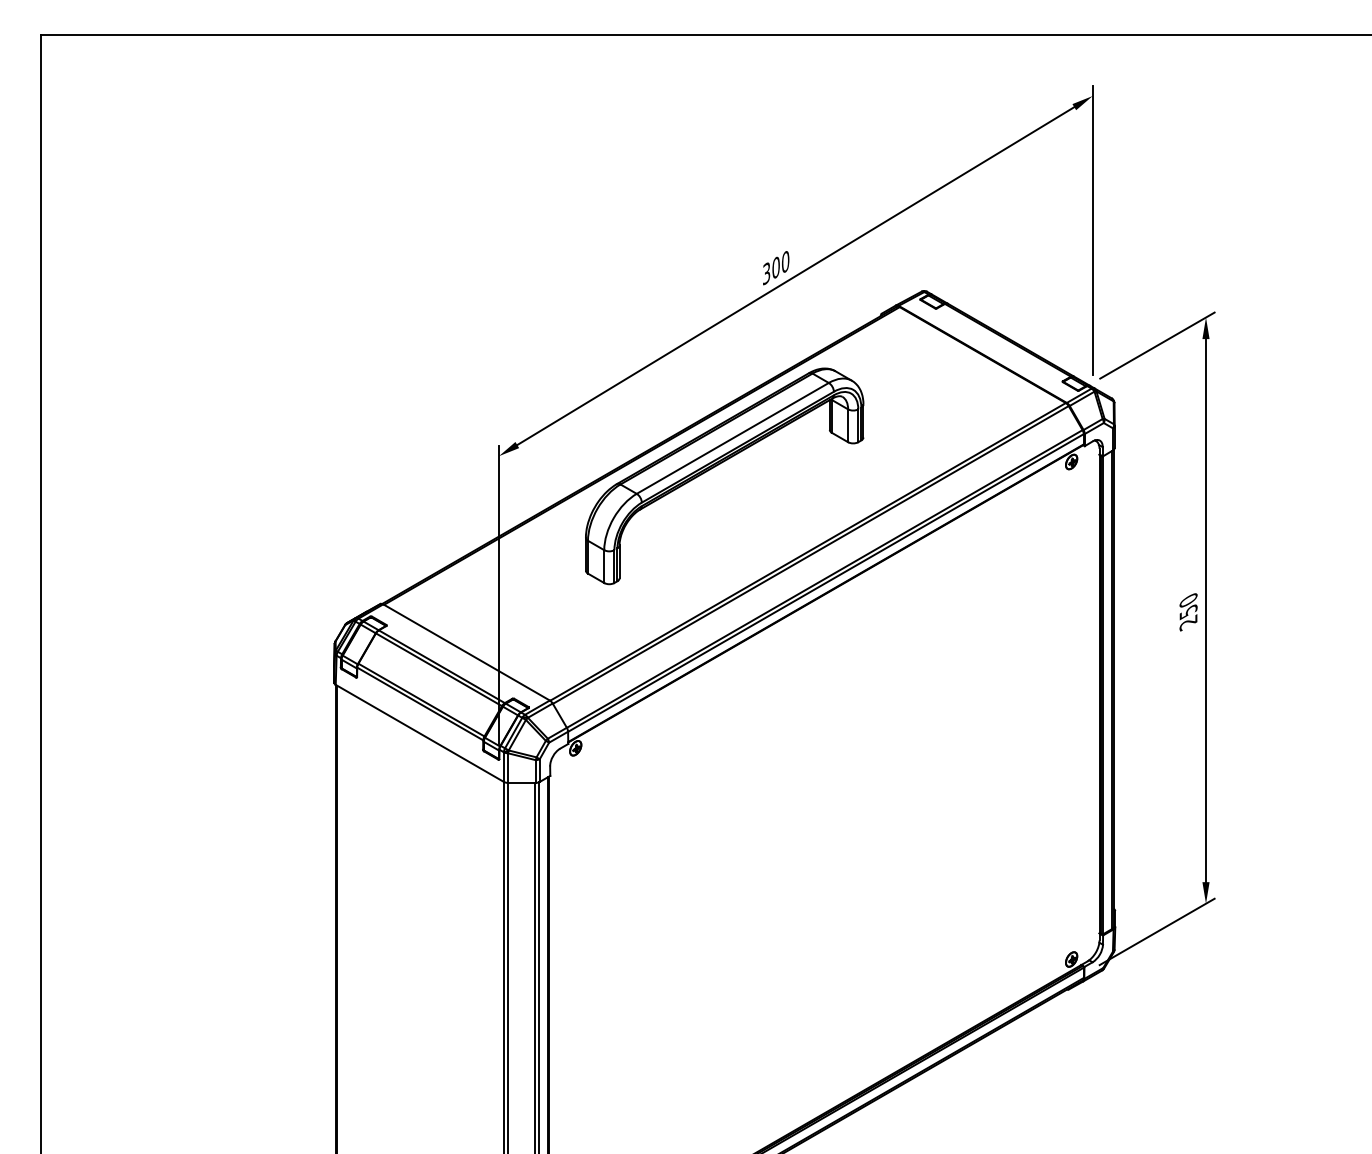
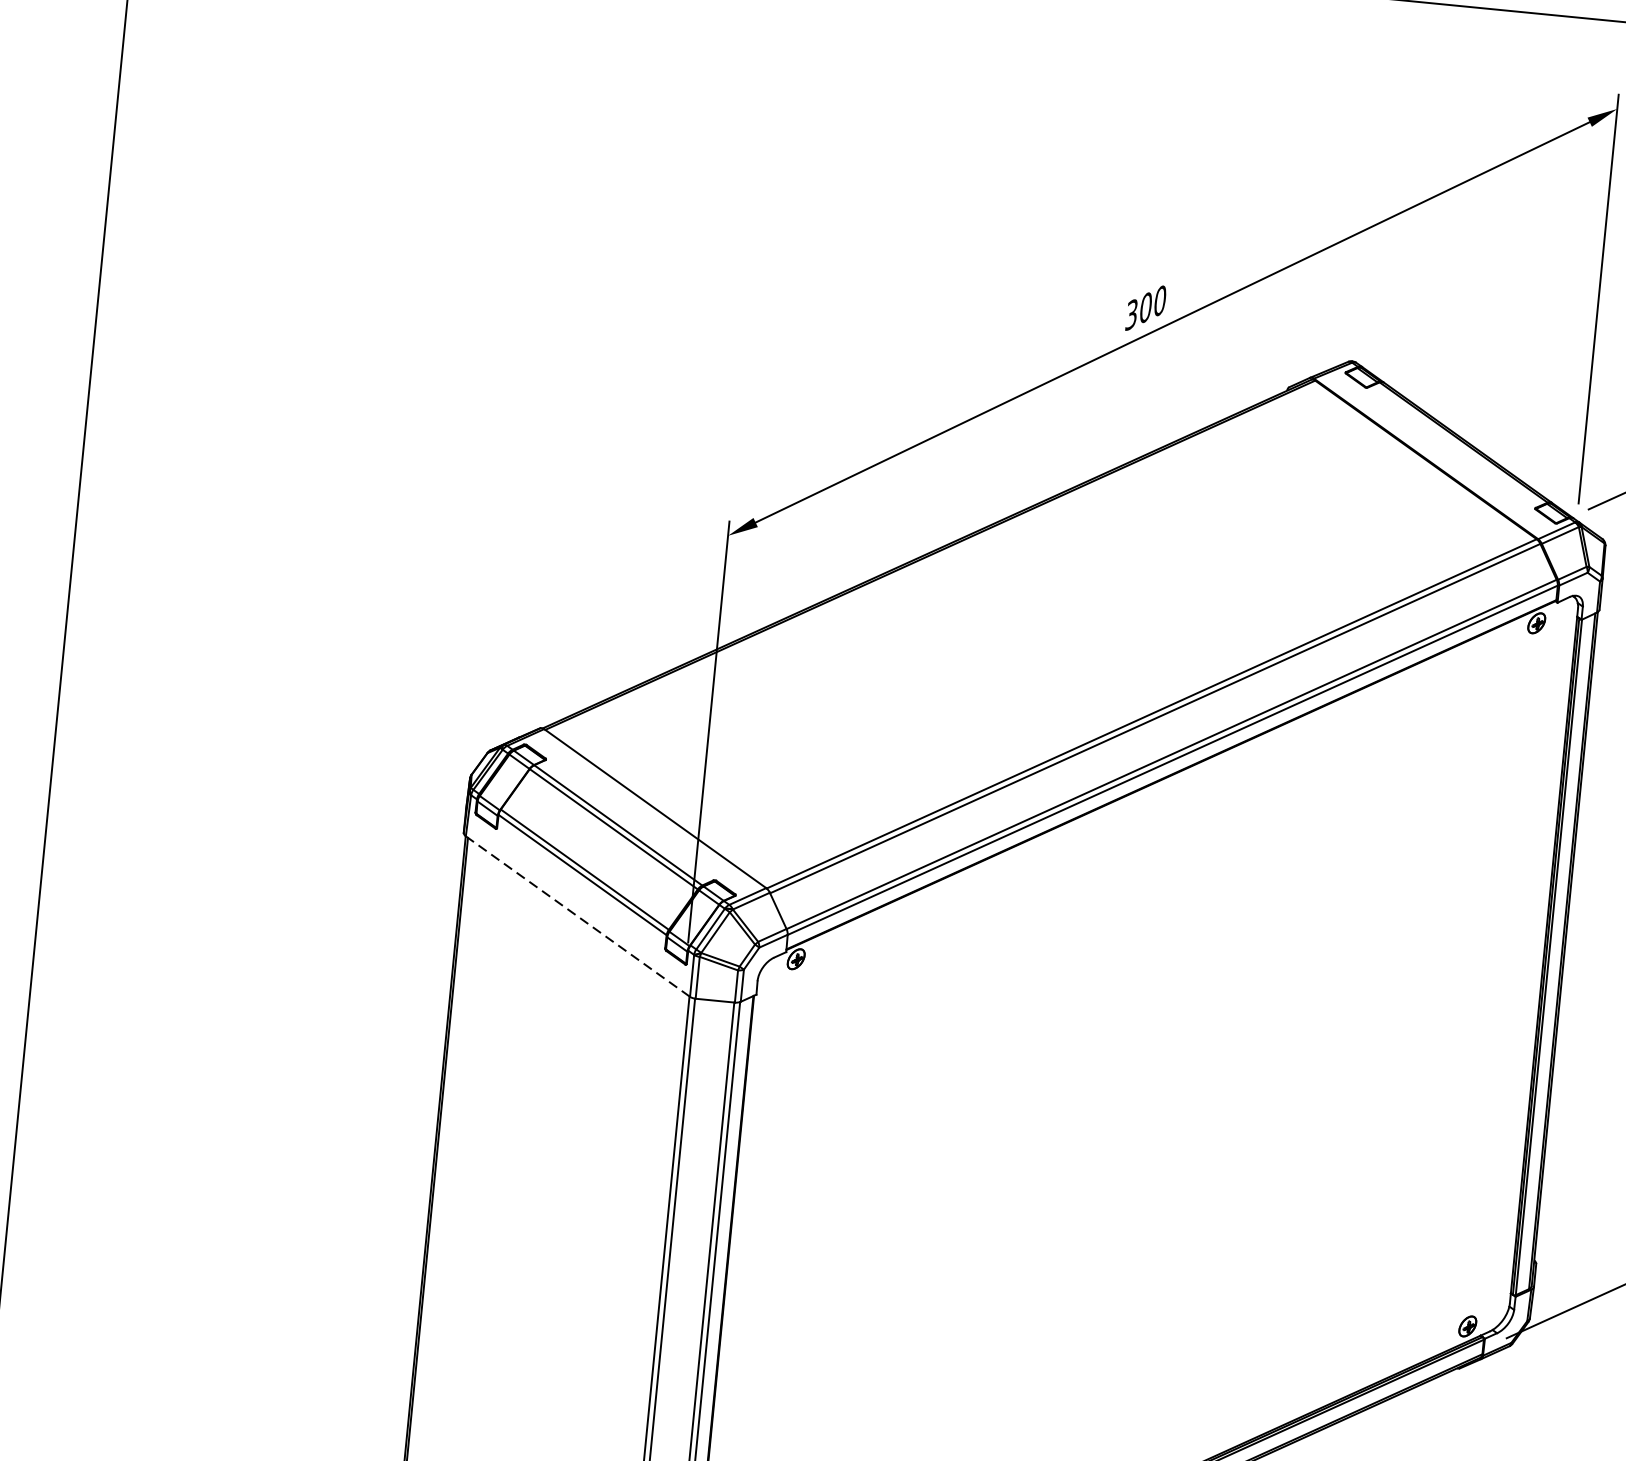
part: (718, 465) -> (1037, 579), removed
line: (420, 733) -> (578, 916), solid -> dashed

